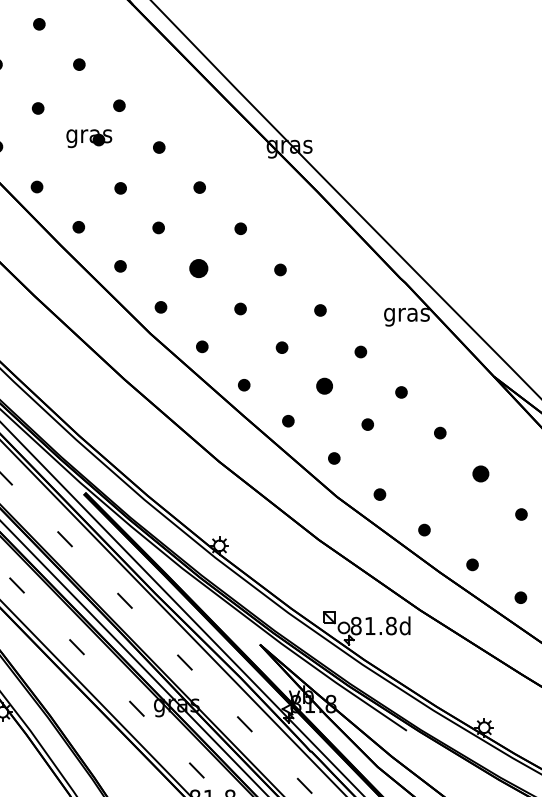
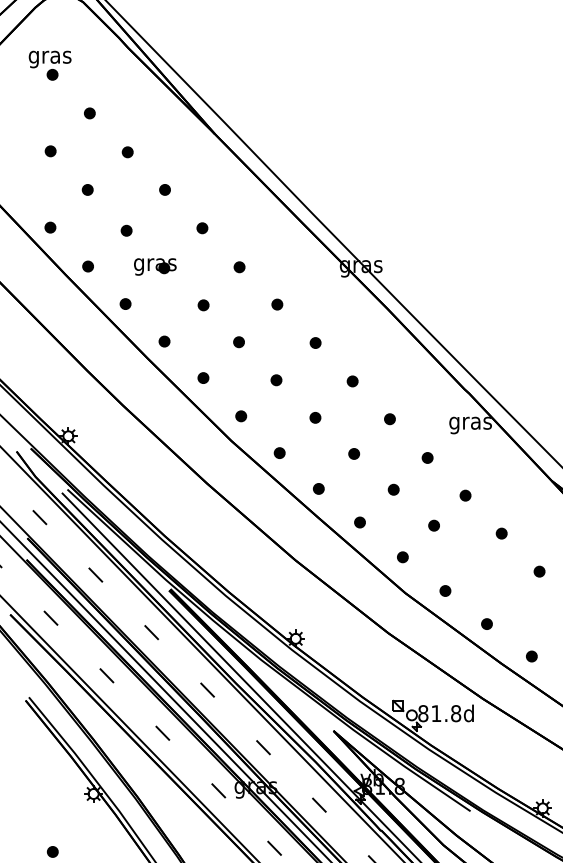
part: (89, 138) -> (155, 266), moved
part: (198, 268) -> (276, 380), size x0.62
part: (324, 385) -> (393, 489), size x0.71
part: (480, 473) -> (539, 571), size x0.71

